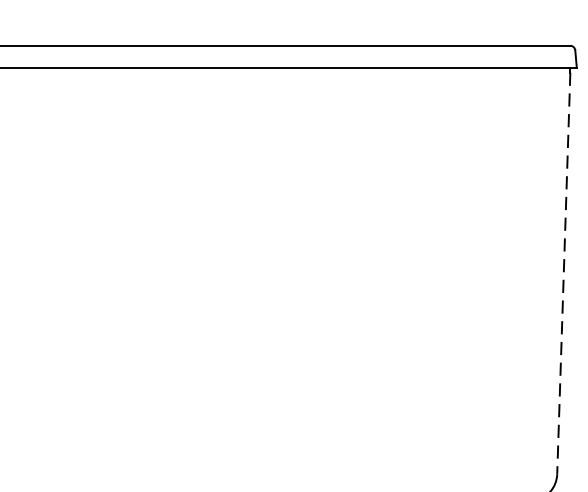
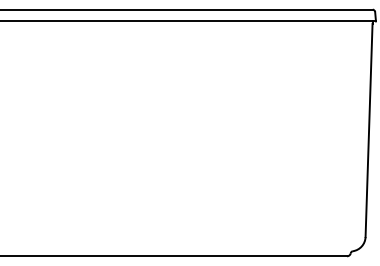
line: (564, 273) -> (369, 130), dashed -> solid

